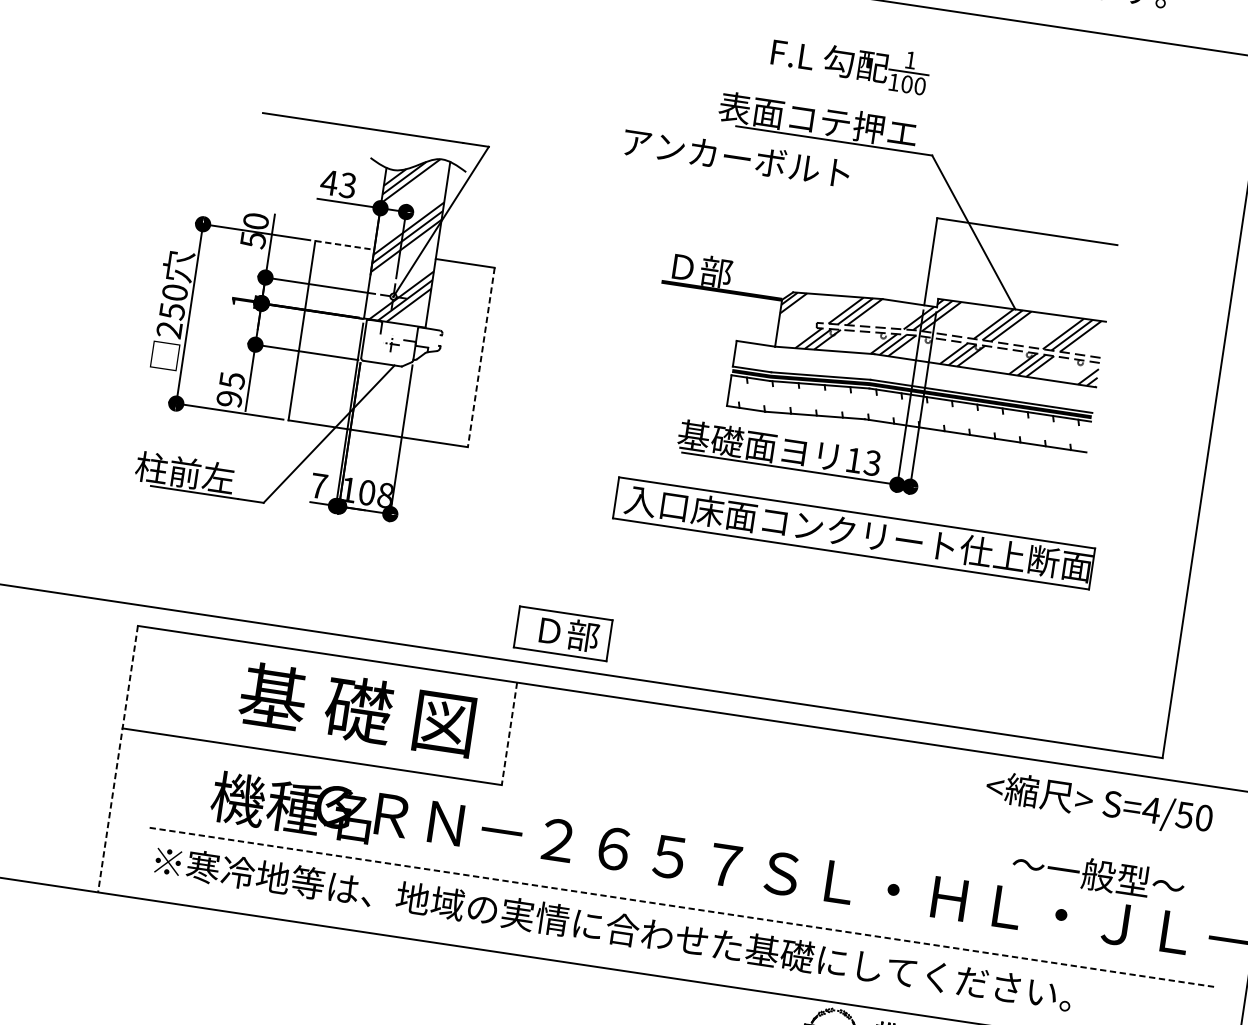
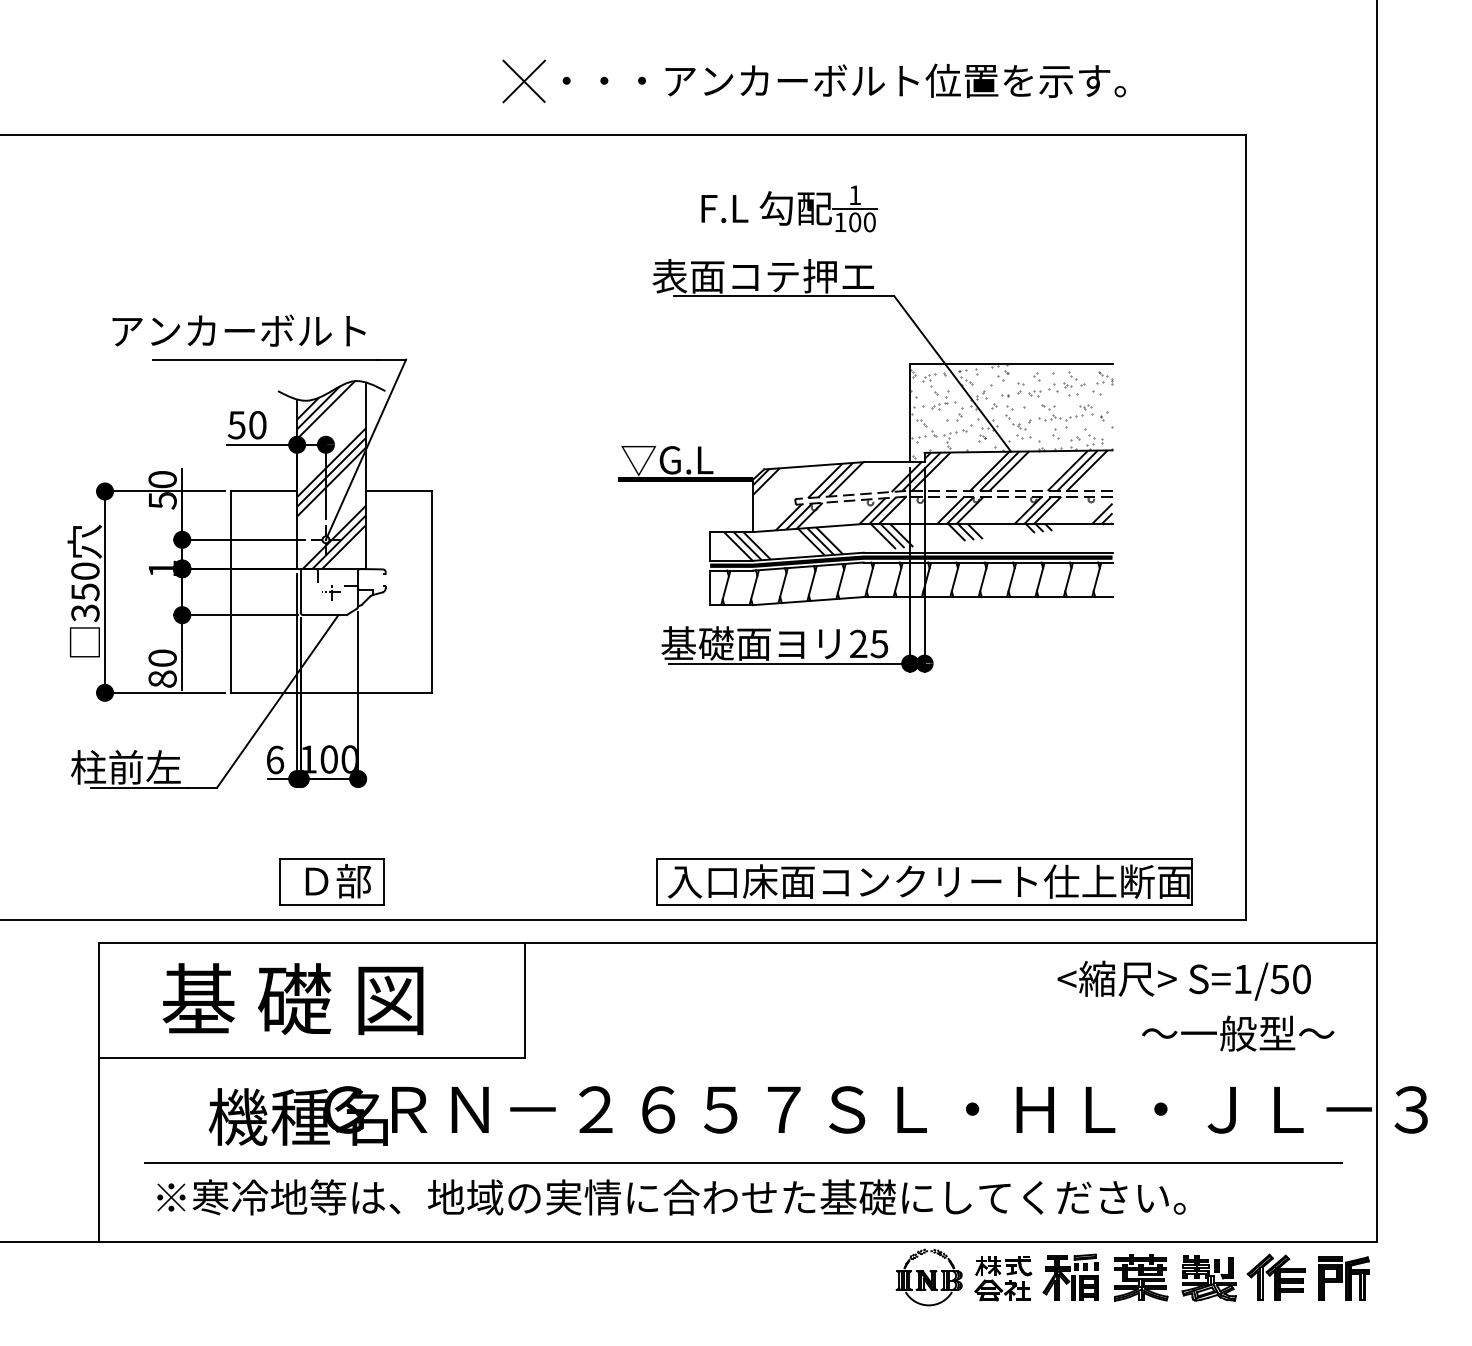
text: (736, 157) -> (238, 330), moved
text: (337, 184) -> (246, 425), 43 -> 50
line: (345, 245) -> (264, 491), dashed -> solid
text: (708, 270) -> (667, 459), Ｄ部 -> ▽G.L
hatch: (1021, 273) -> (1011, 411), added
text: (169, 330) -> (85, 613), 250 -> 350
line: (481, 357) -> (432, 592), dashed -> solid
hatch: (916, 376) -> (913, 541), added
text: (230, 389) -> (162, 668), 95 -> 80
hatch: (909, 413) -> (911, 583), added
text: (863, 461) -> (869, 643), 13 -> 25
text: (319, 485) -> (275, 759), 7 -> 6
text: (384, 495) -> (348, 759), 108 -> 100
part: (854, 532) -> (924, 881), moved
part: (563, 633) -> (331, 881), moved
text: (356, 709) -> (292, 999), moved
line: (509, 733) -> (525, 1000), dashed -> solid
line: (118, 758) -> (99, 1092), dashed -> solid
text: (1151, 810) -> (1242, 979), S=4/50 -> S=1/50
text: (1098, 875) -> (1238, 1033), moved
line: (683, 907) -> (744, 1163), dashed -> solid

